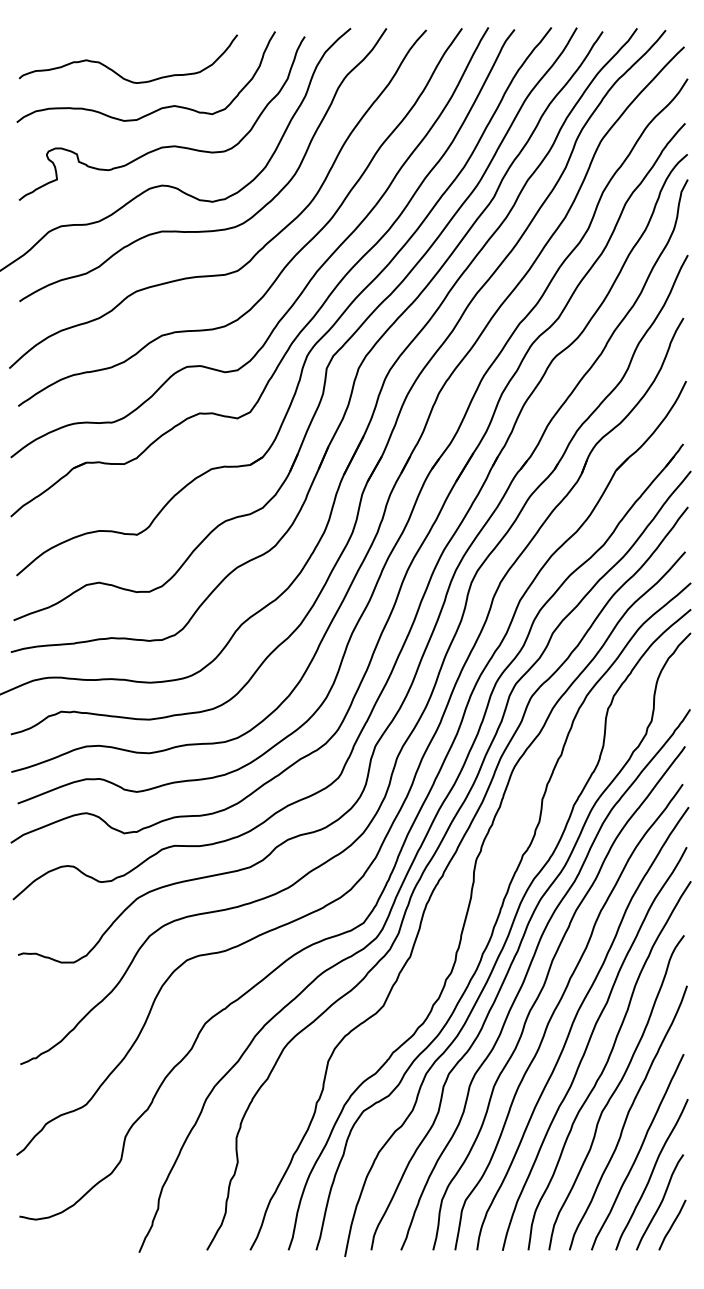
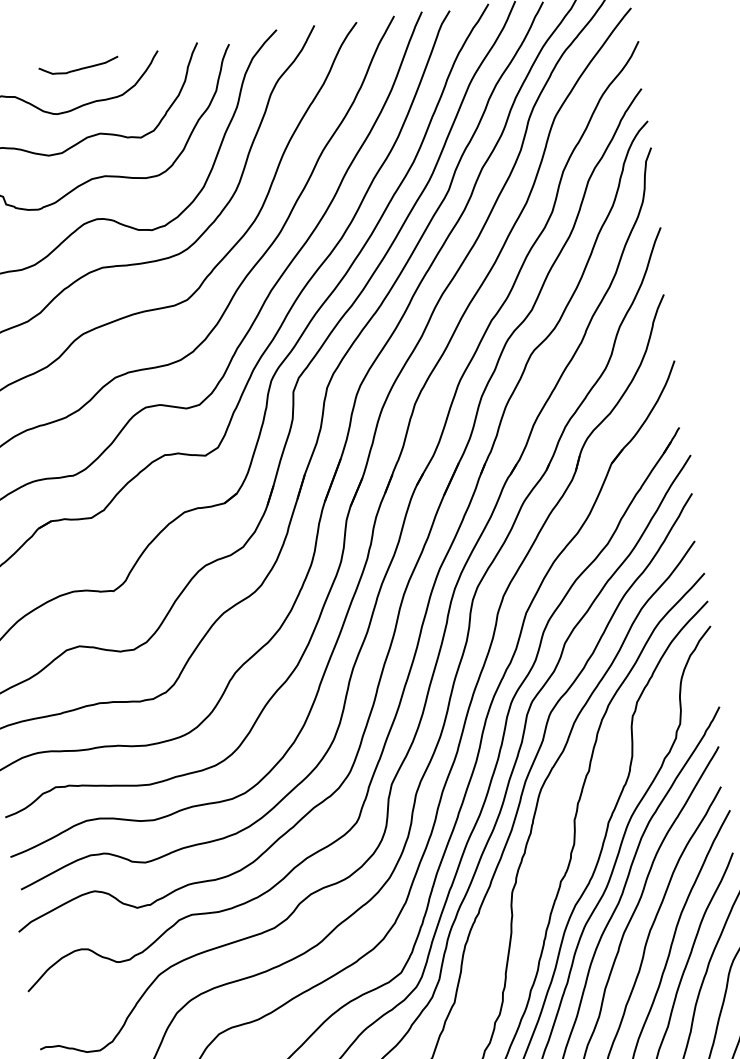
curve: (162, 42) -> (79, 68), added

